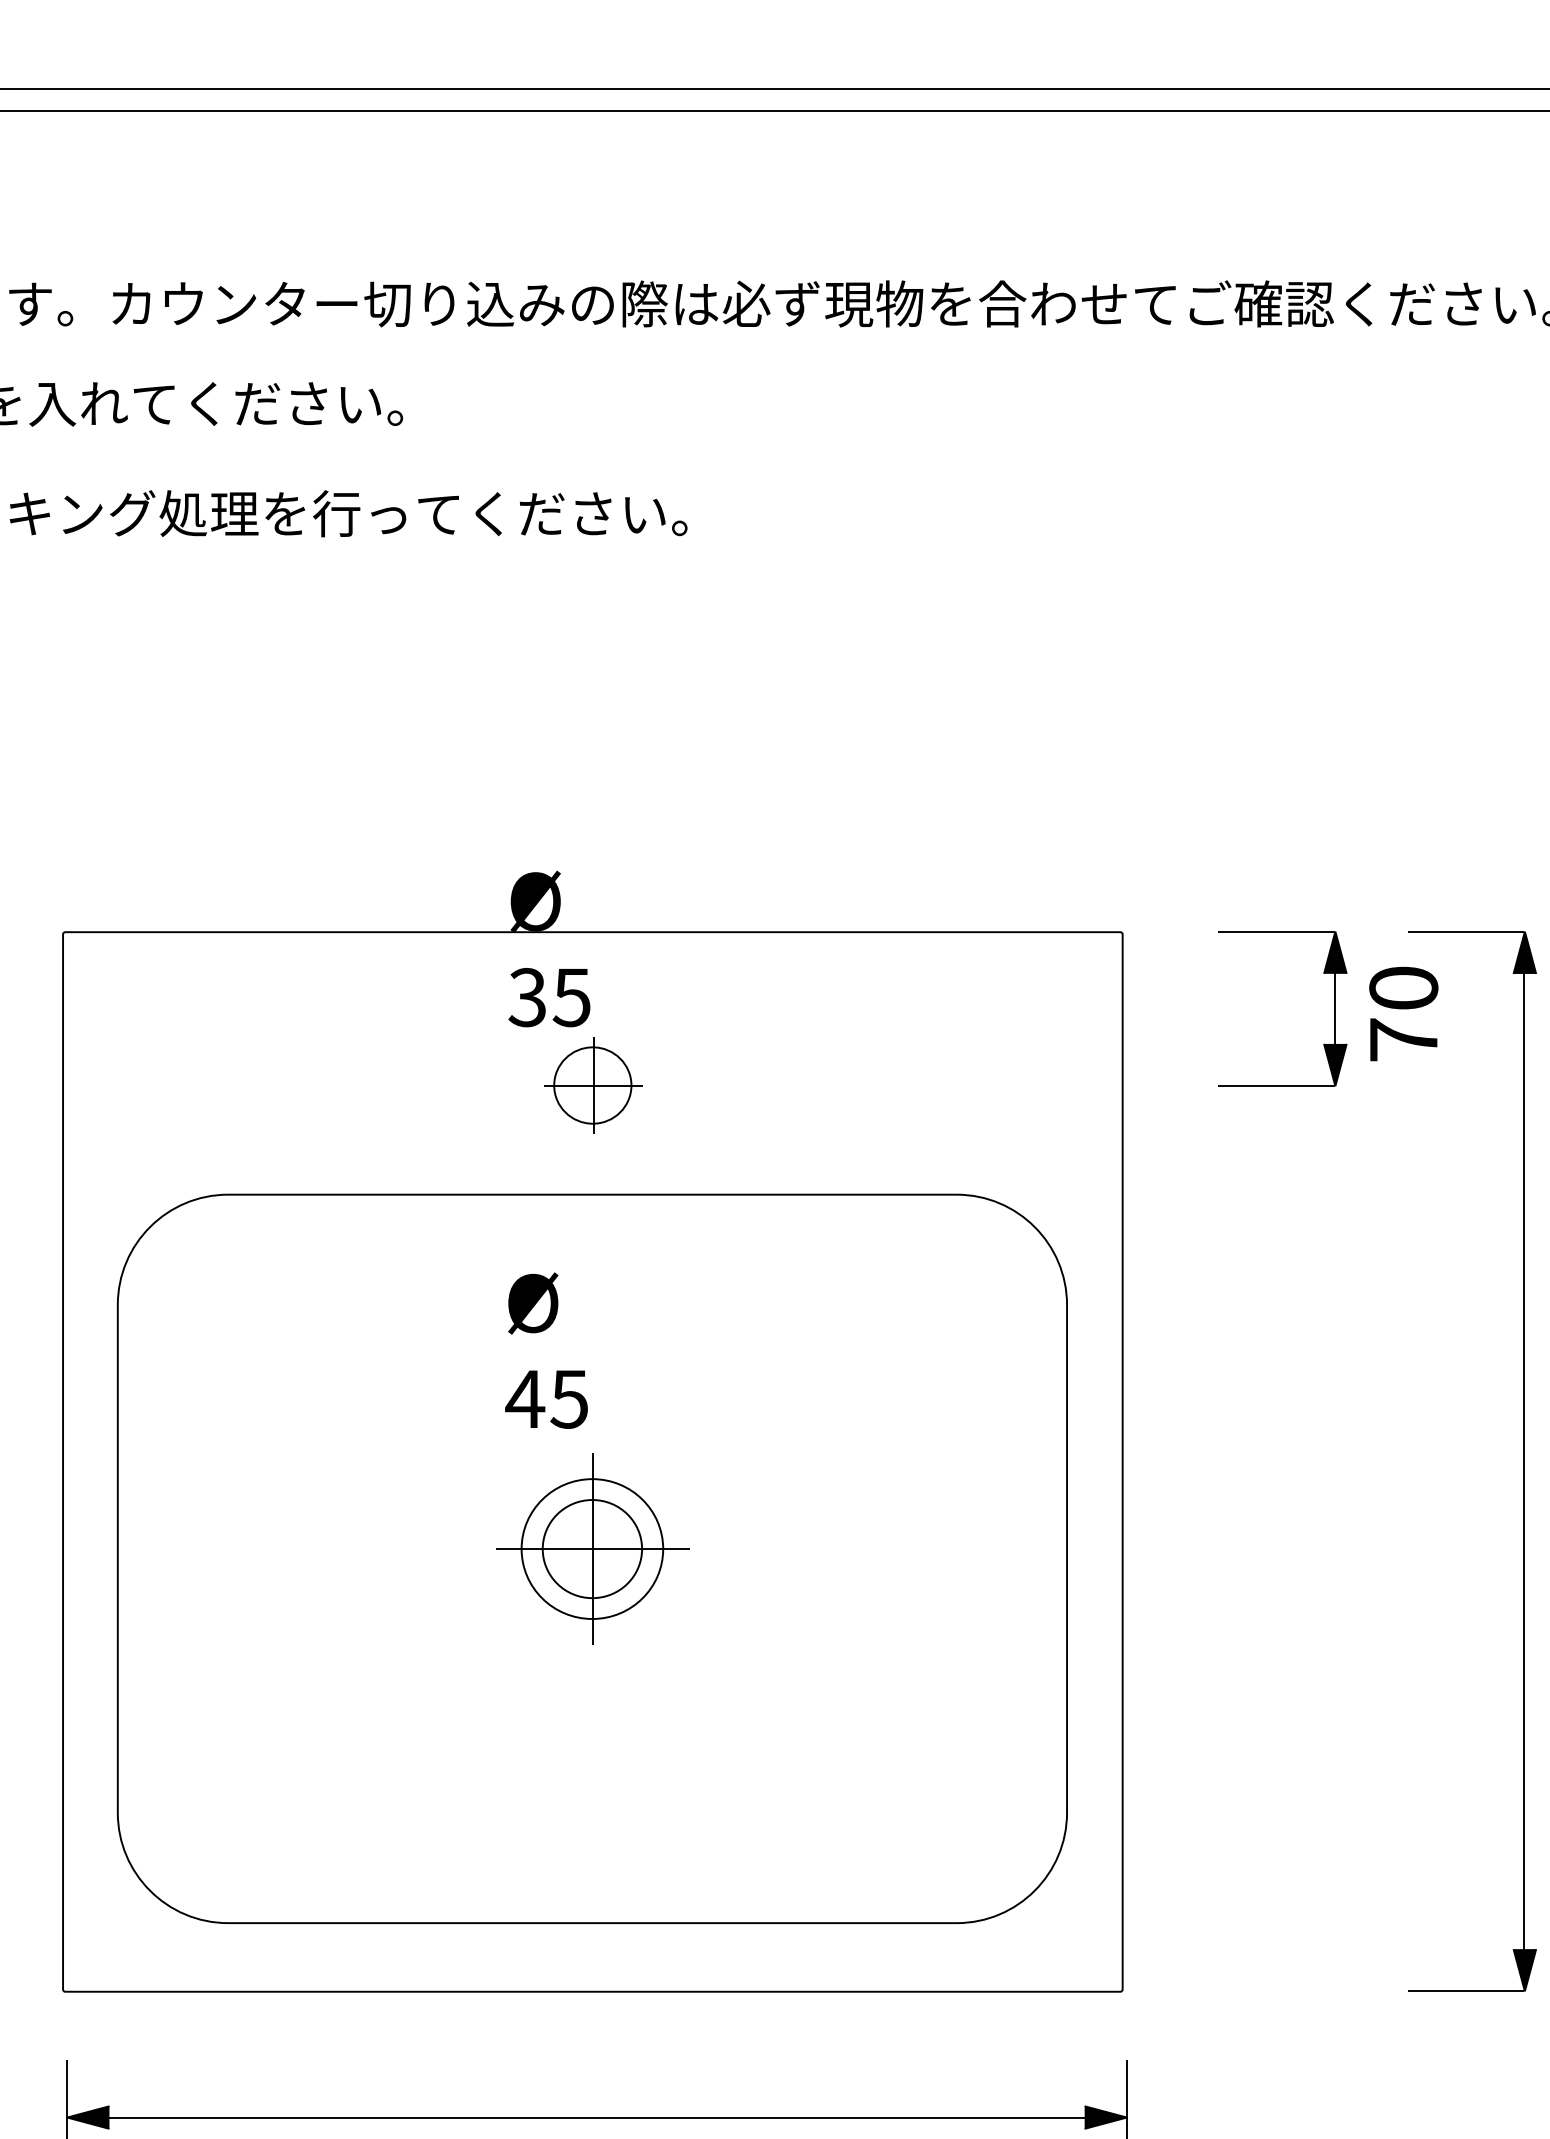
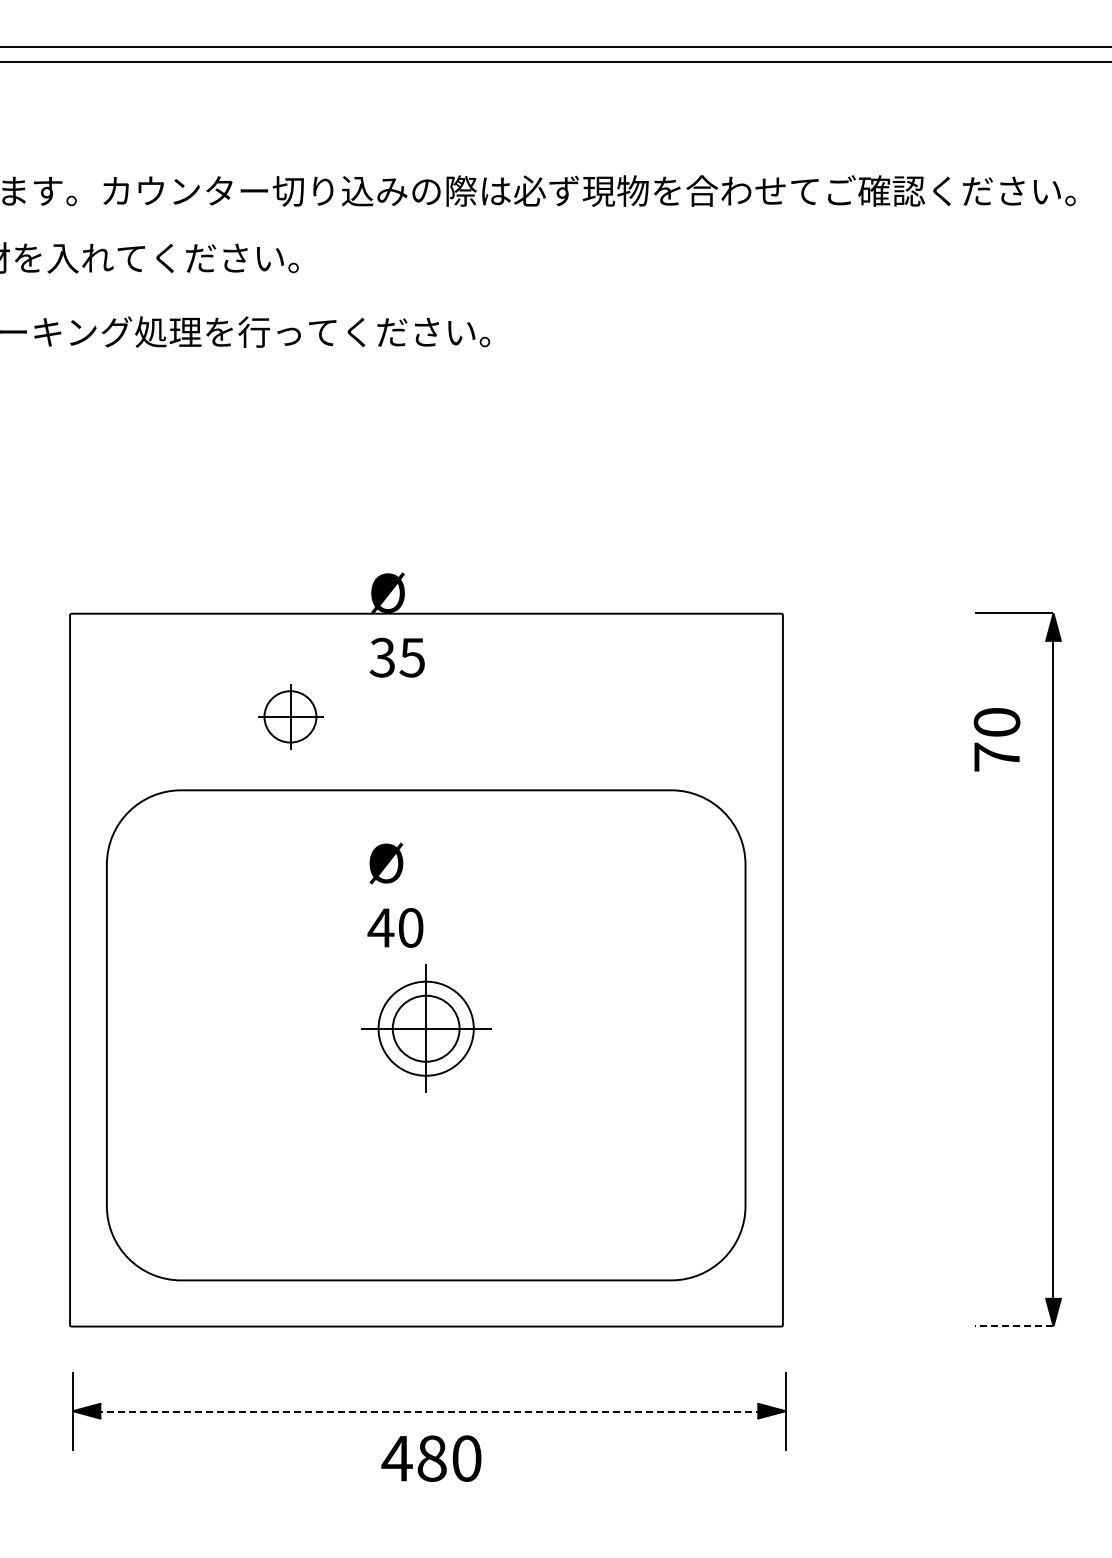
part: (1334, 1007) -> (925, 664), removed
text: (1402, 1013) -> (996, 739), moved
part: (592, 1084) -> (290, 716), moved
text: (569, 1398) -> (410, 927), 45 -> 40
line: (1465, 1991) -> (1013, 1326), solid -> dashed
line: (597, 2118) -> (429, 1411), solid -> dashed

